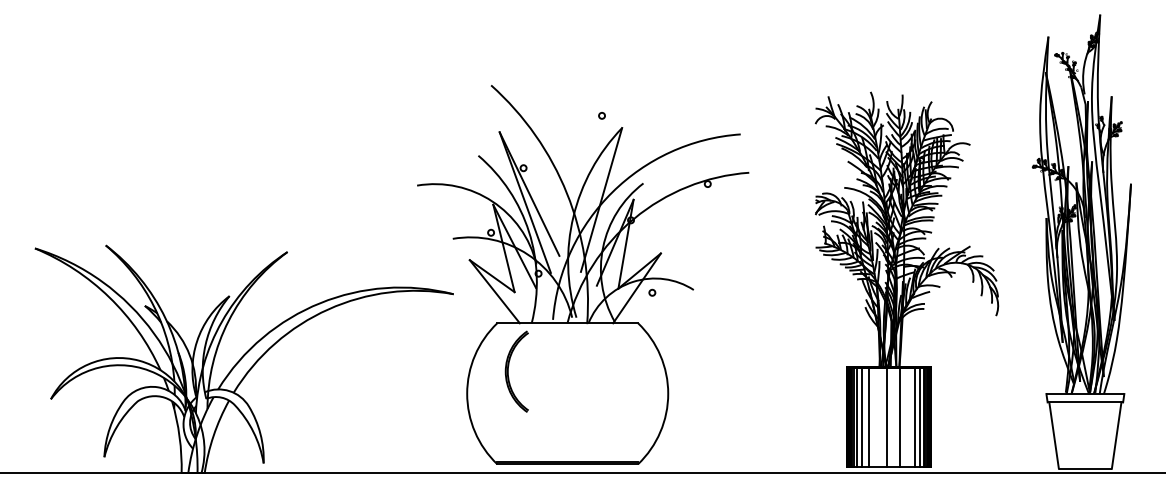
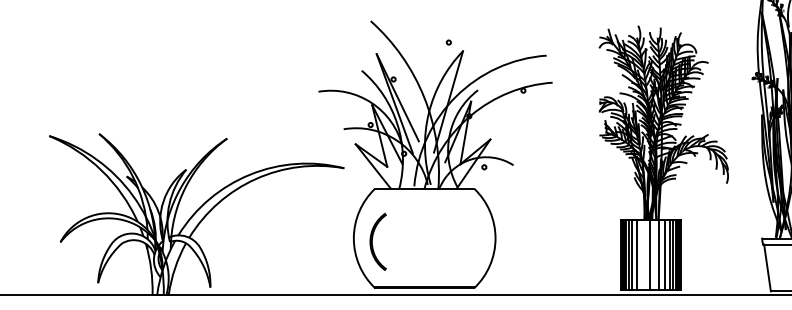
part: (508, 371) -> (372, 241), moved
line: (908, 417) -> (664, 255), added

